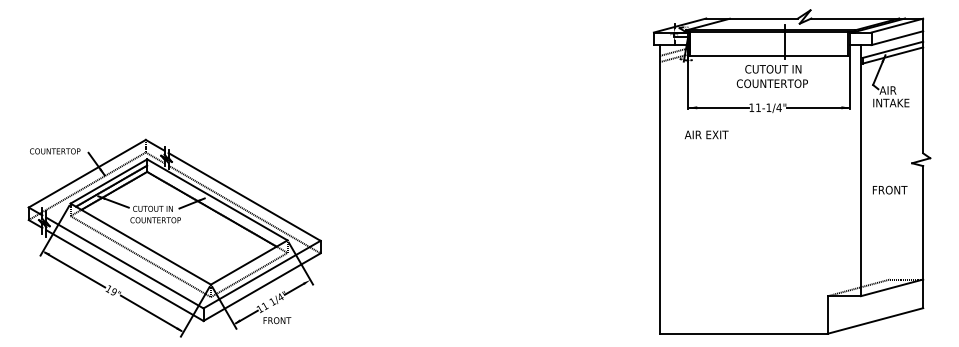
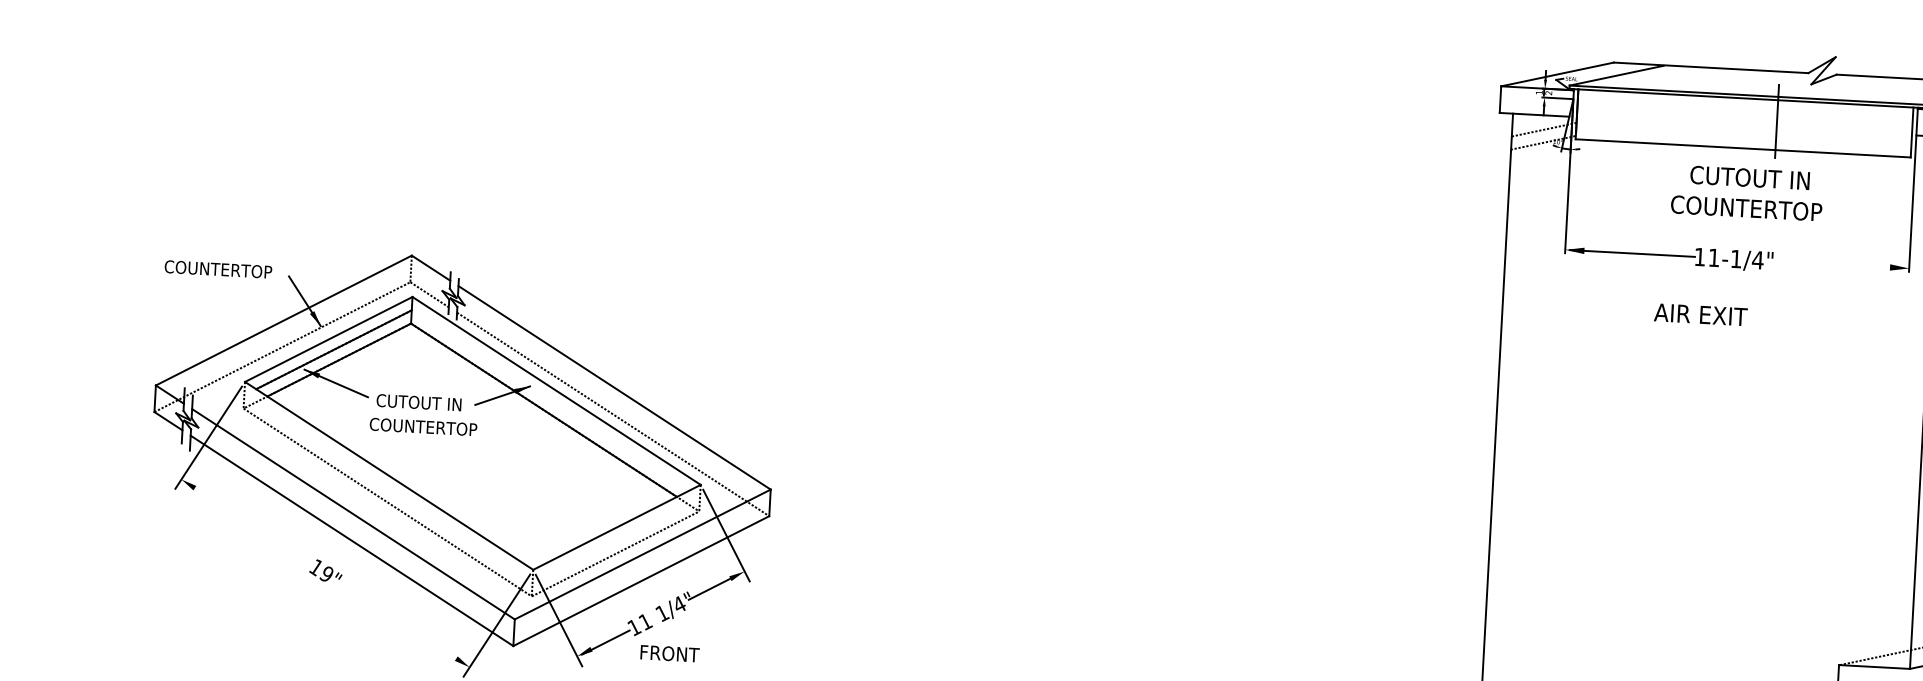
line: (817, 107) -> (1839, 263), removed
text: (706, 134) -> (1700, 313), moved
line: (75, 269) -> (247, 522), removed
line: (150, 312) -> (401, 621), removed

